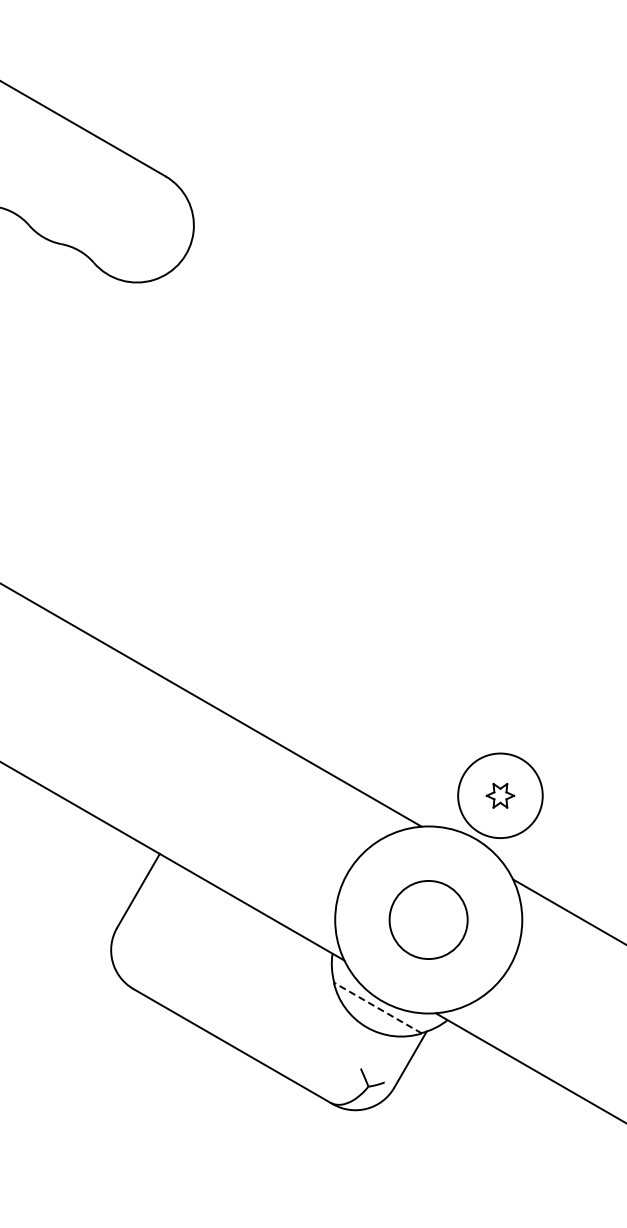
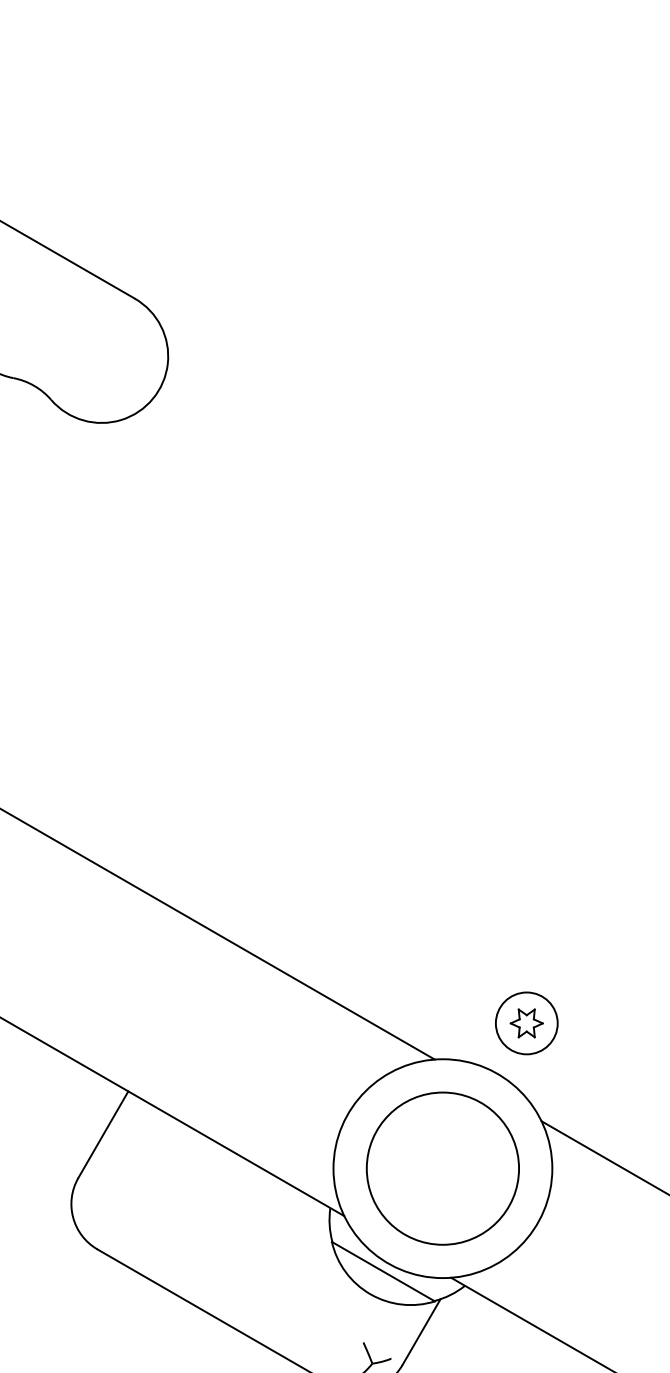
circle: (500, 795) -> (526, 1023), size x0.62
circle: (428, 919) -> (442, 1168), size x1.67
line: (377, 1008) -> (382, 1272), dashed -> solid

